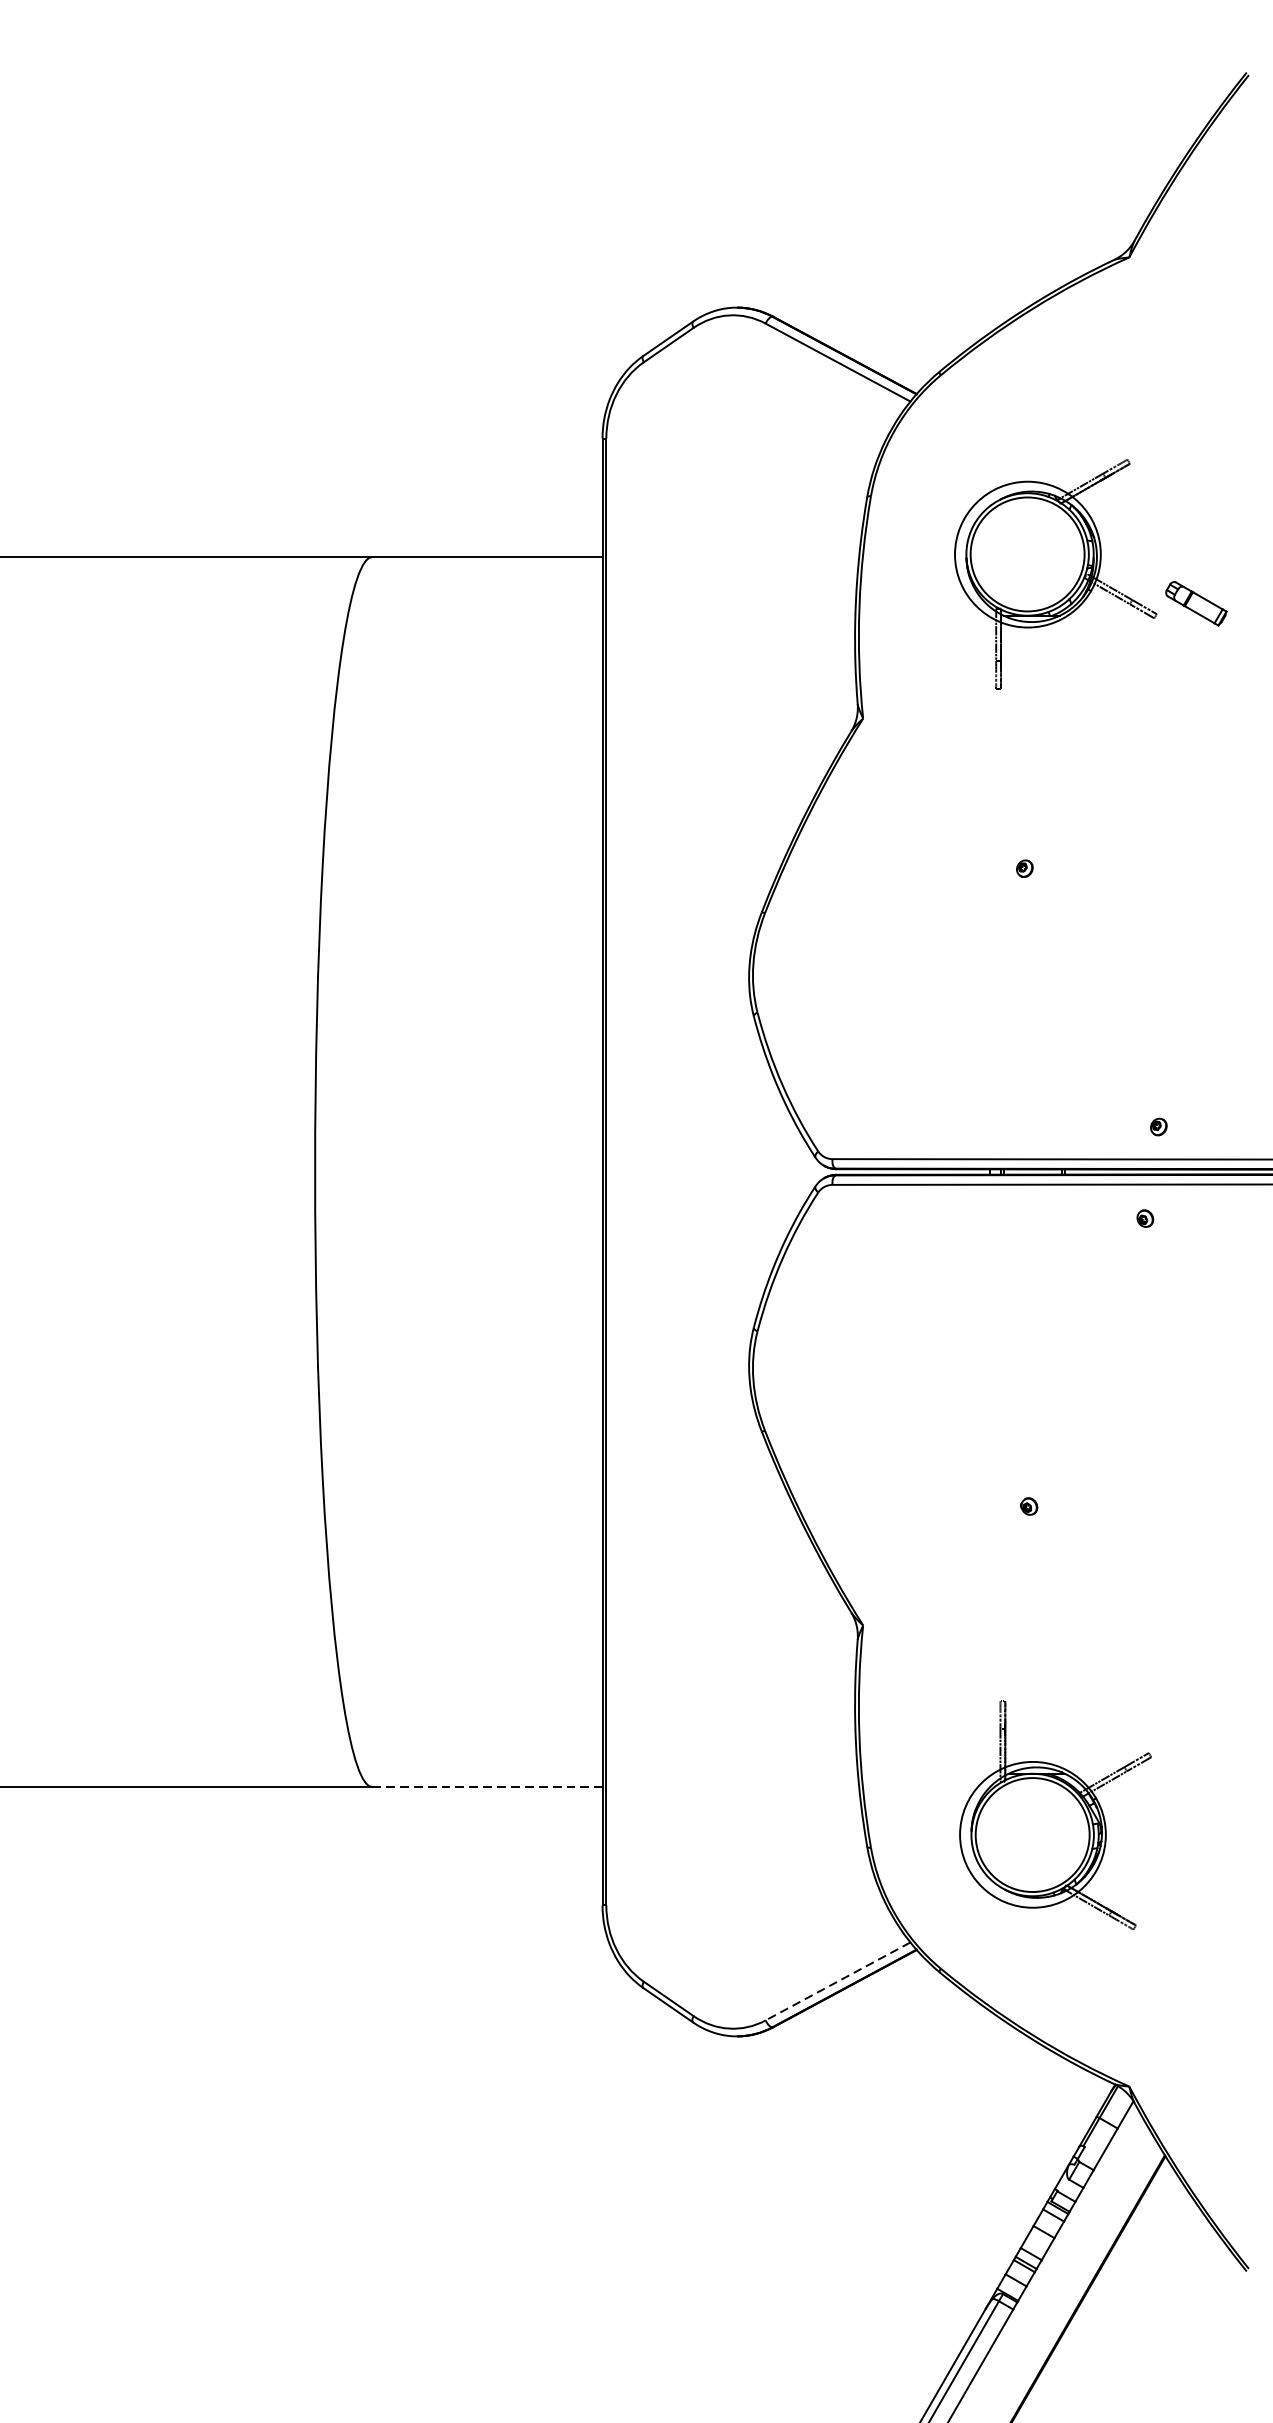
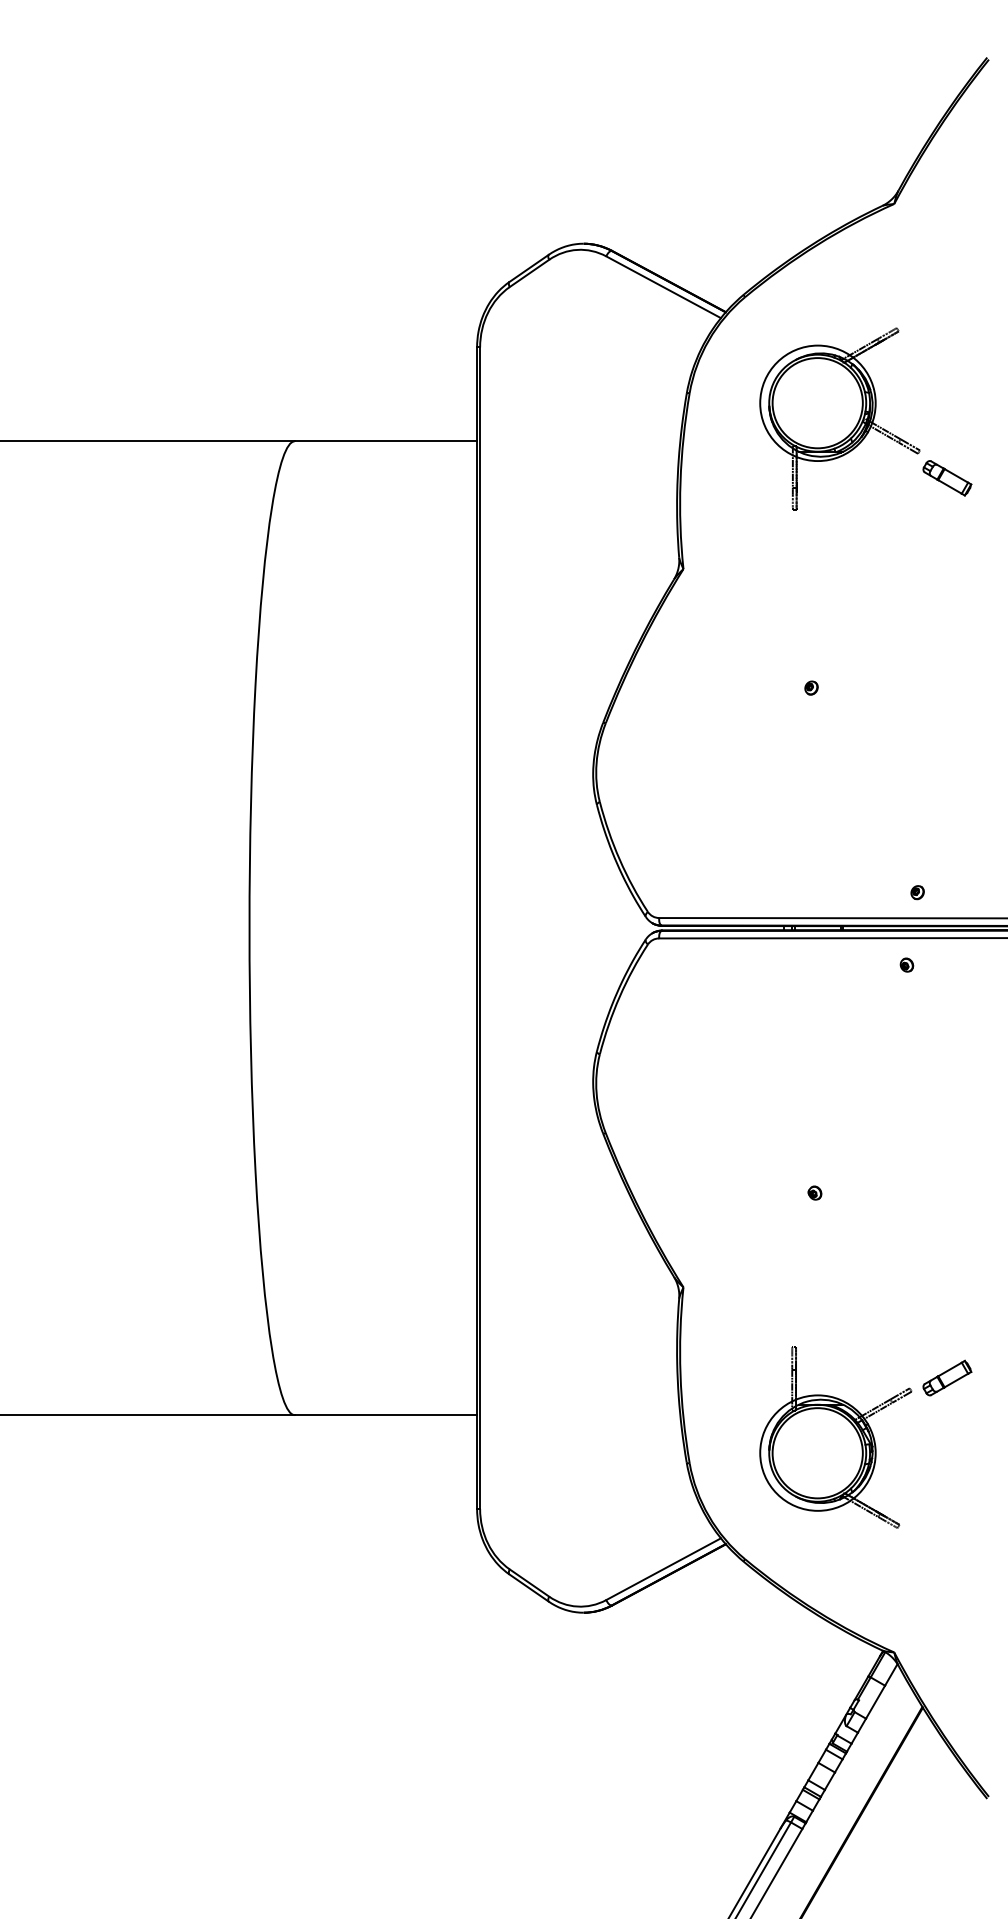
part: (1055, 573) -> (839, 418), moved
part: (1196, 1739) -> (947, 1377), added
line: (488, 1787) -> (386, 1415), dashed -> solid
line: (837, 1981) -> (663, 1569), dashed -> solid

